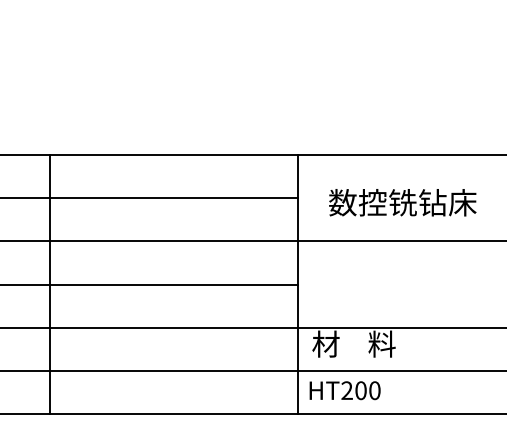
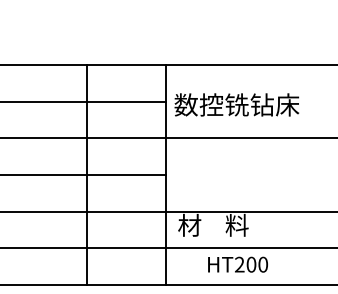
text: (402, 202) -> (236, 104), moved
line: (204, 284) -> (86, 174), added
text: (344, 390) -> (237, 264), moved

